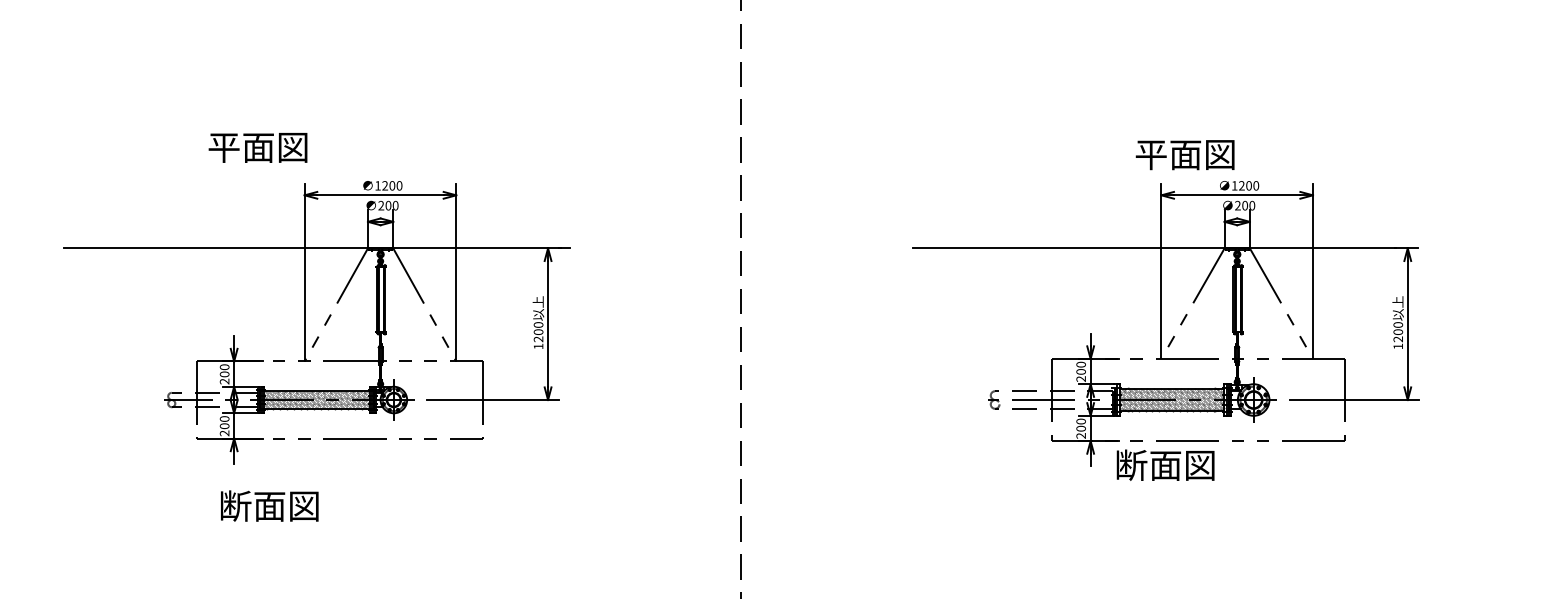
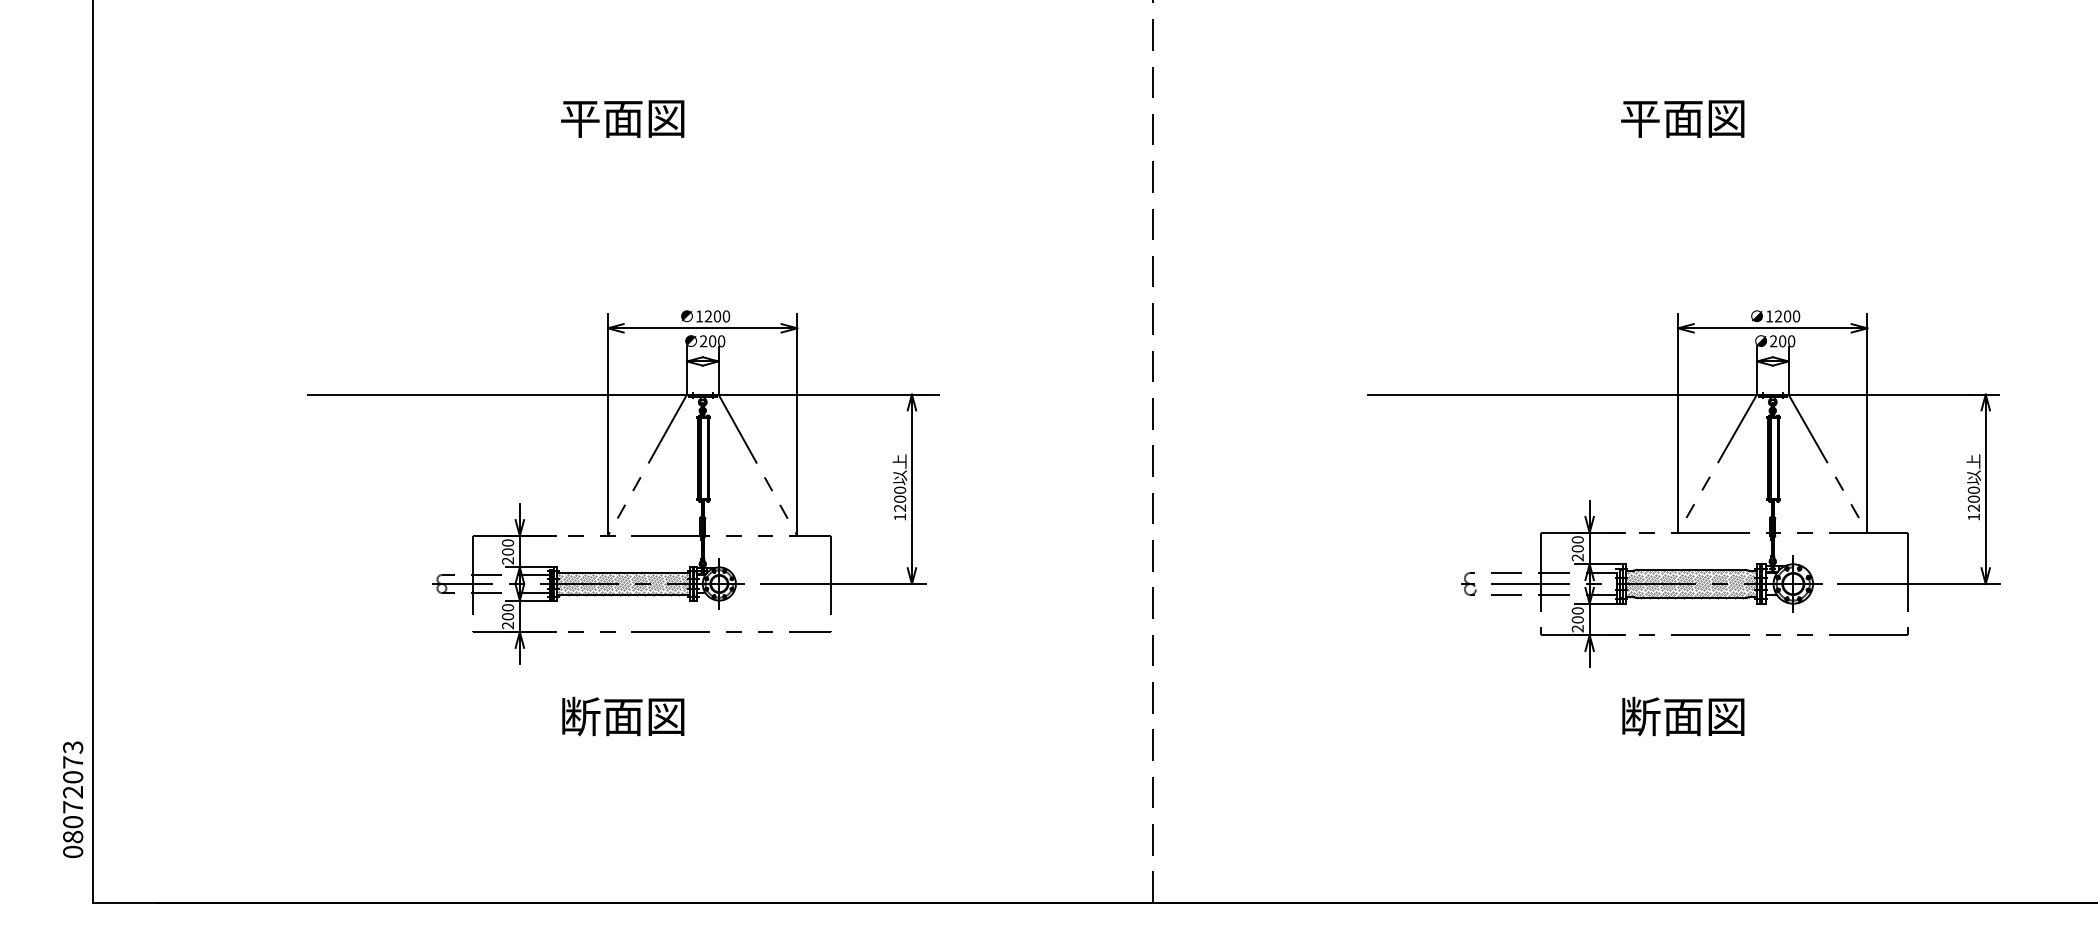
text: (257, 147) -> (622, 118), moved
text: (1184, 154) -> (1682, 118), moved
text: (1165, 465) -> (1683, 716), moved
text: (269, 506) -> (623, 716), moved

